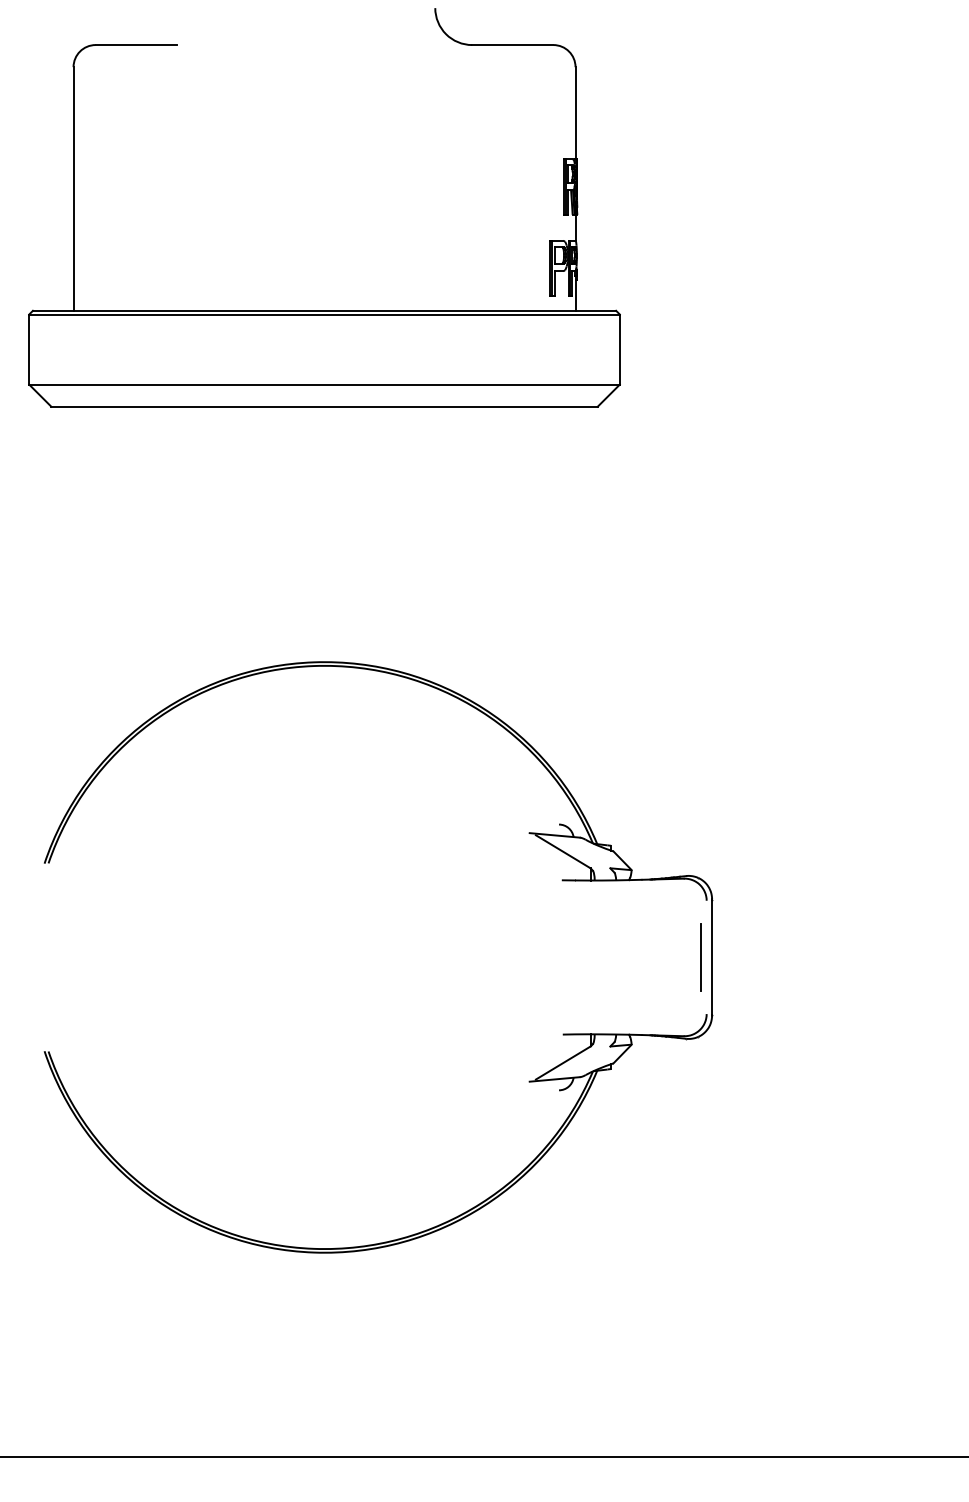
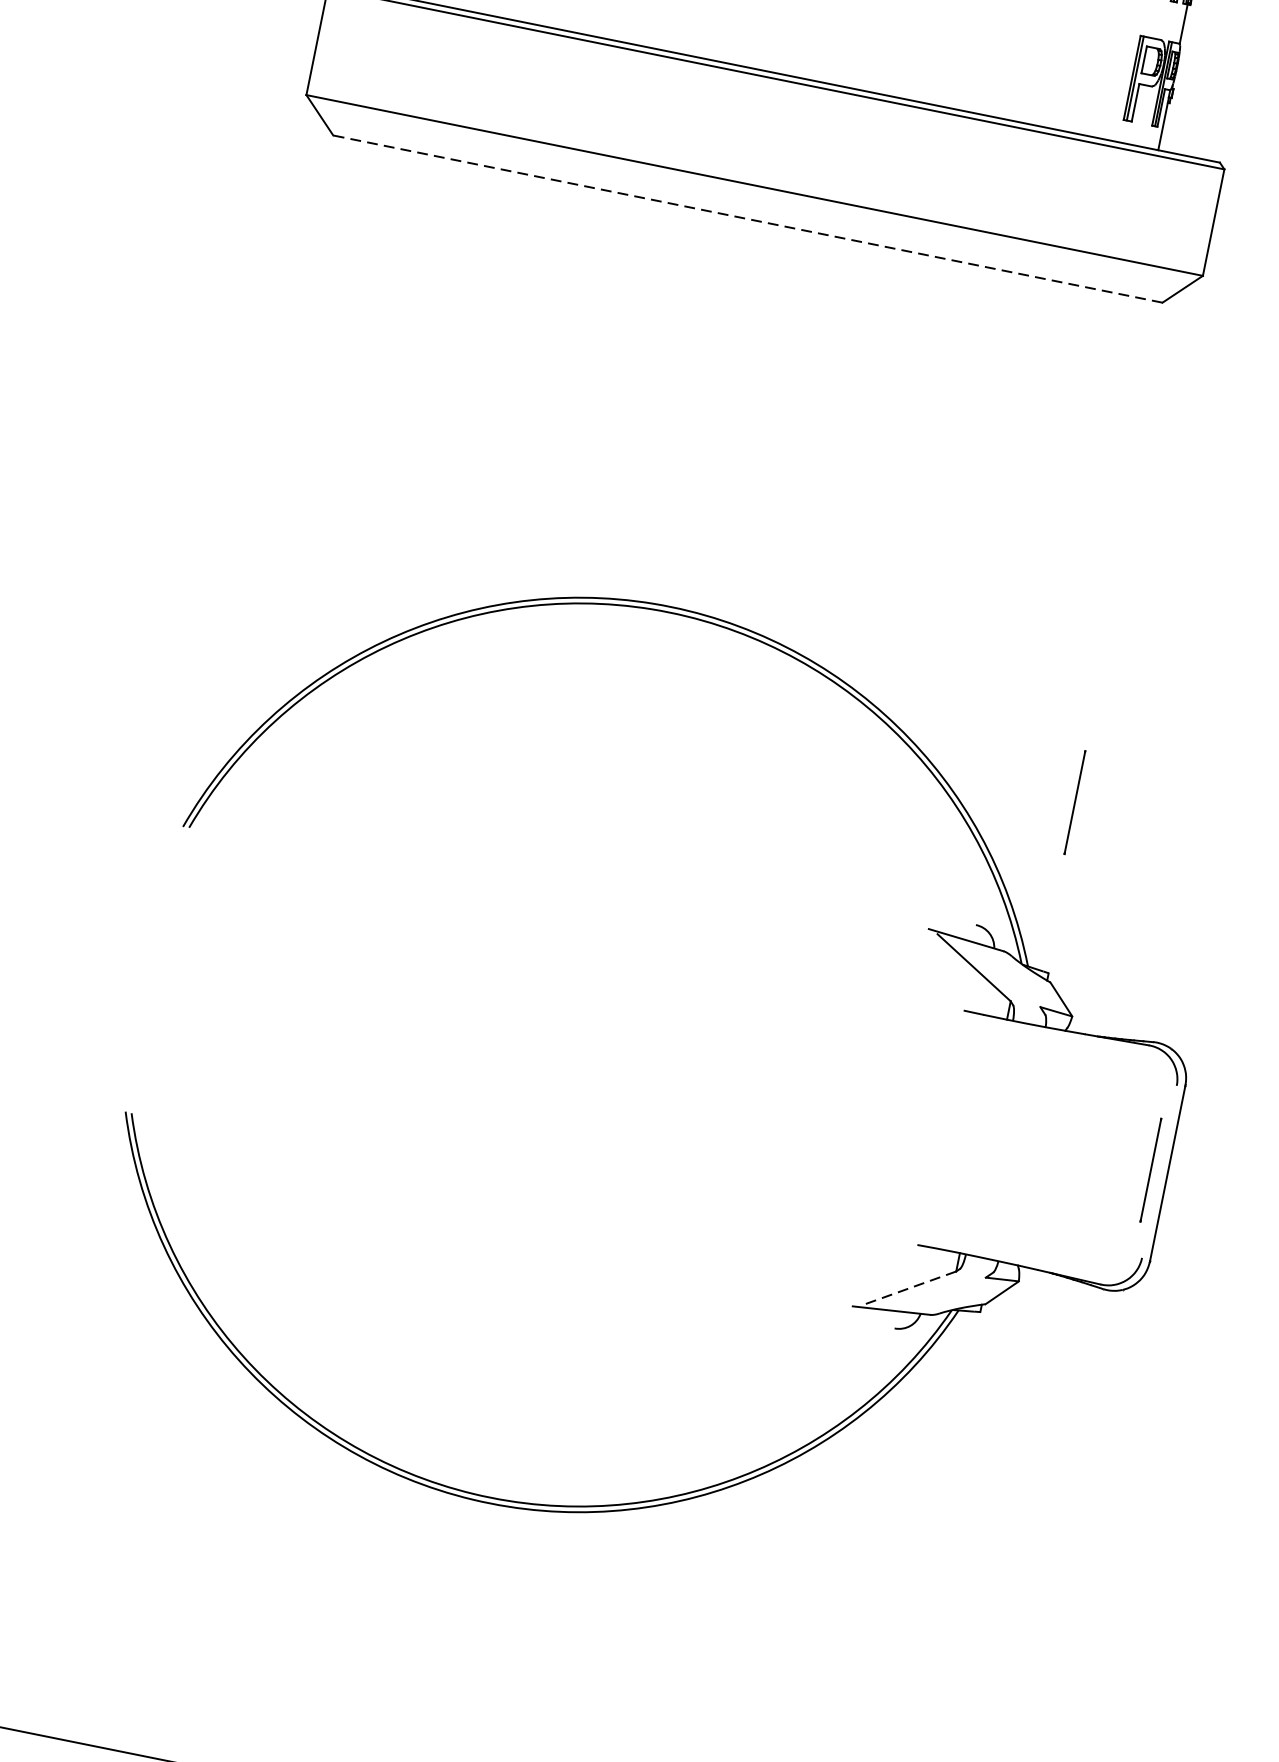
line: (324, 406) -> (747, 218), solid -> dashed
line: (605, 734) -> (1074, 802), added
line: (562, 1063) -> (908, 1288), solid -> dashed

